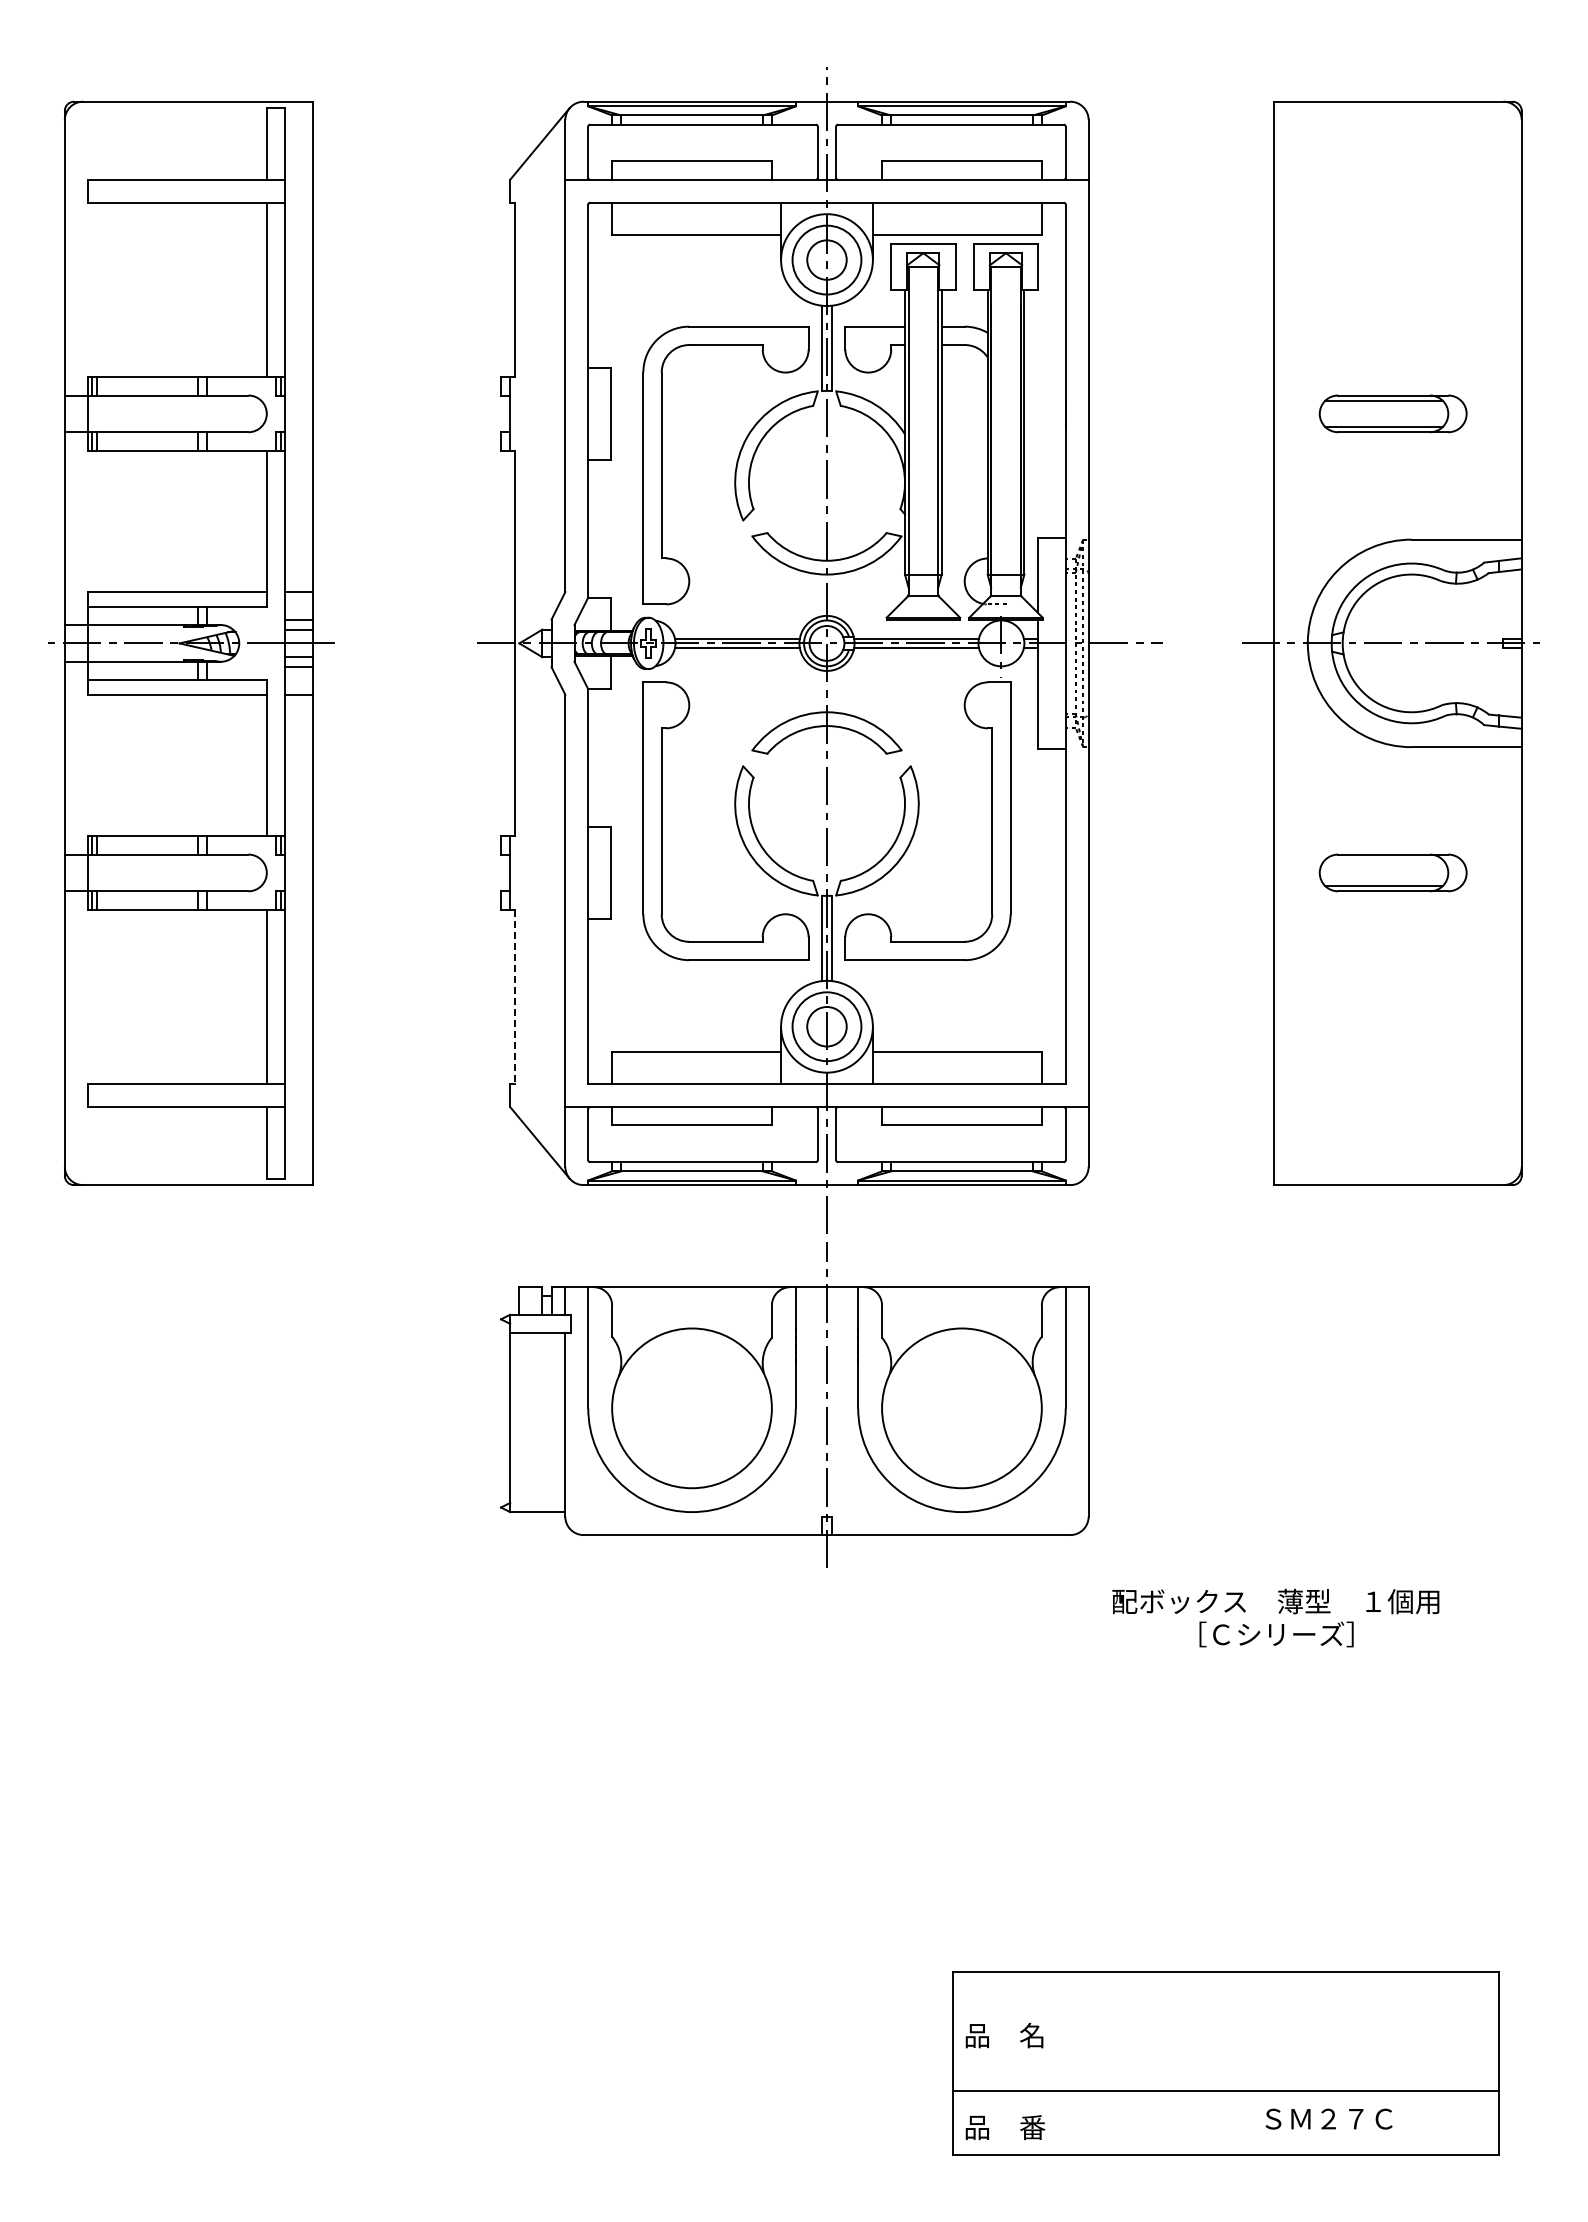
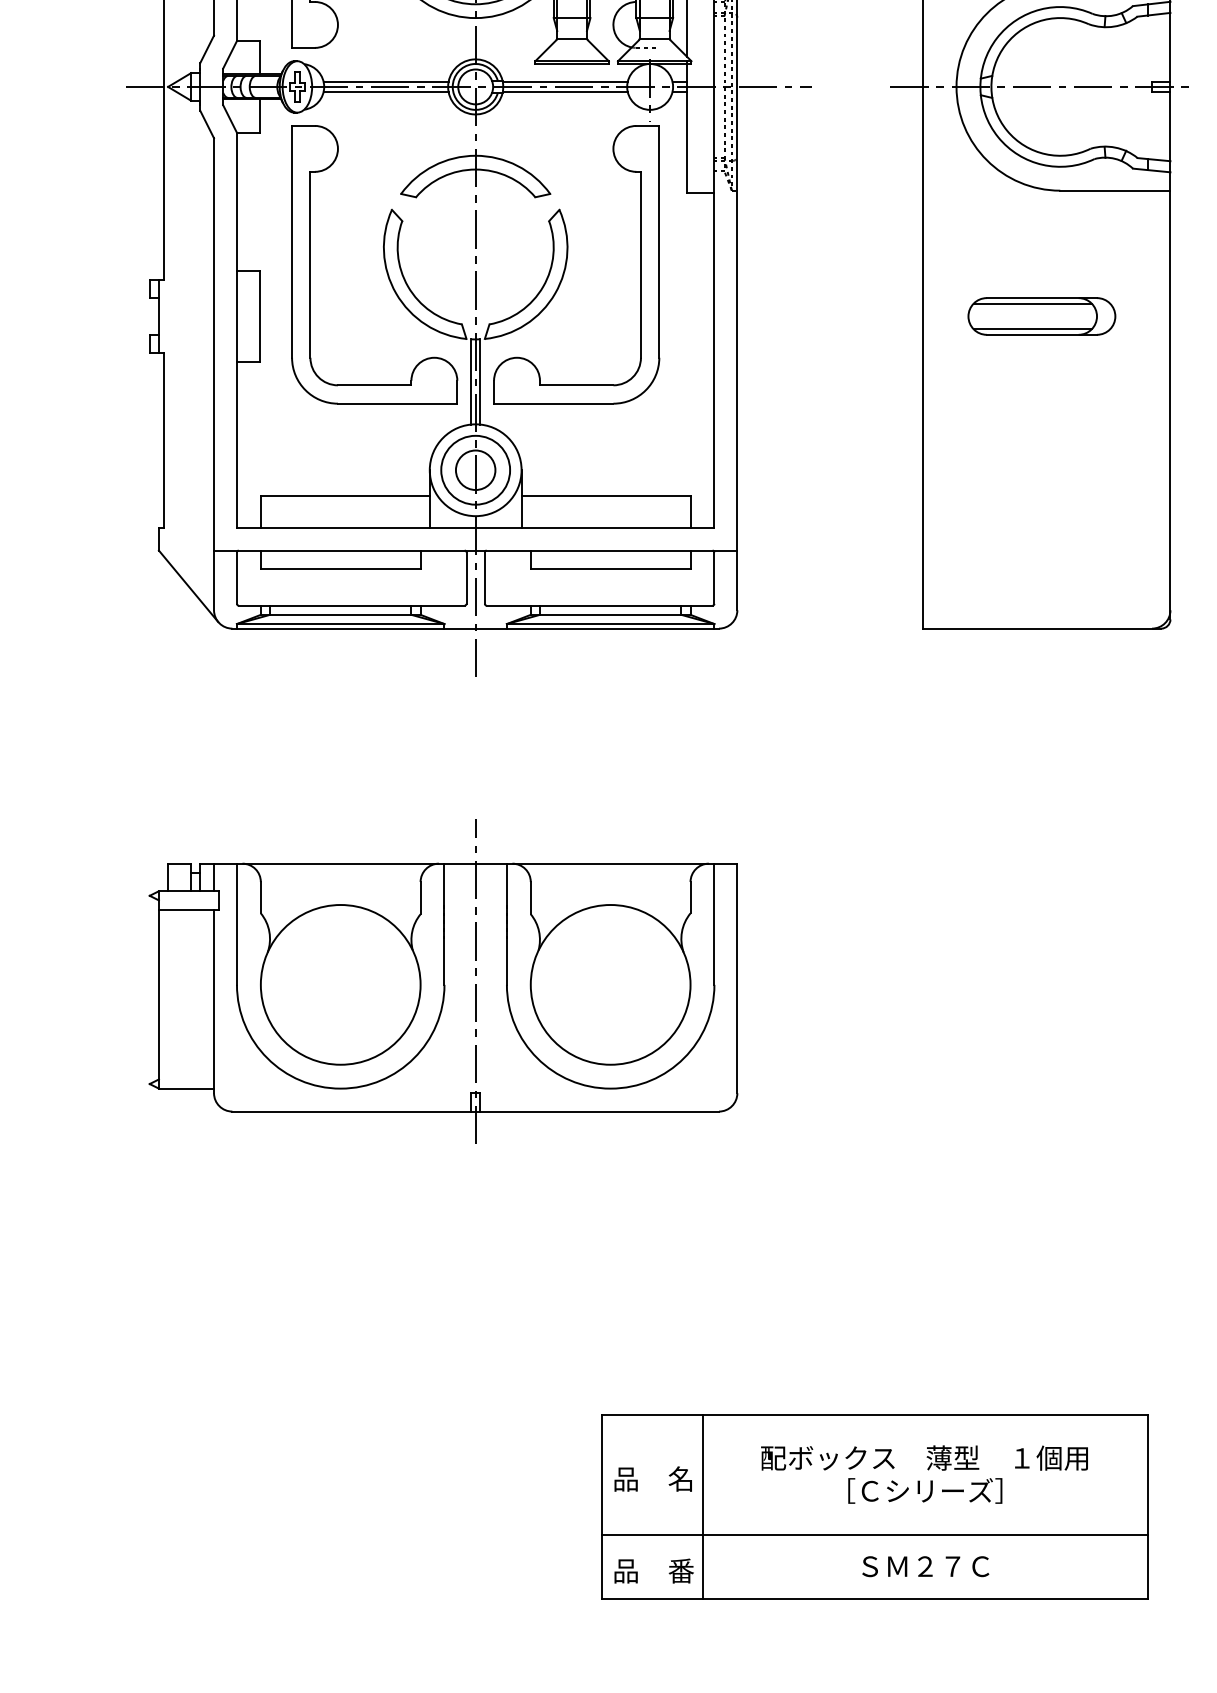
line: (1383, 860) -> (1032, 304), added
line: (514, 997) -> (163, 441), dashed -> solid
part: (794, 1404) -> (443, 981), moved
text: (1275, 1617) -> (924, 1474), moved
line: (1053, 2063) -> (702, 1507), added
text: (1328, 2118) -> (925, 1566), moved

